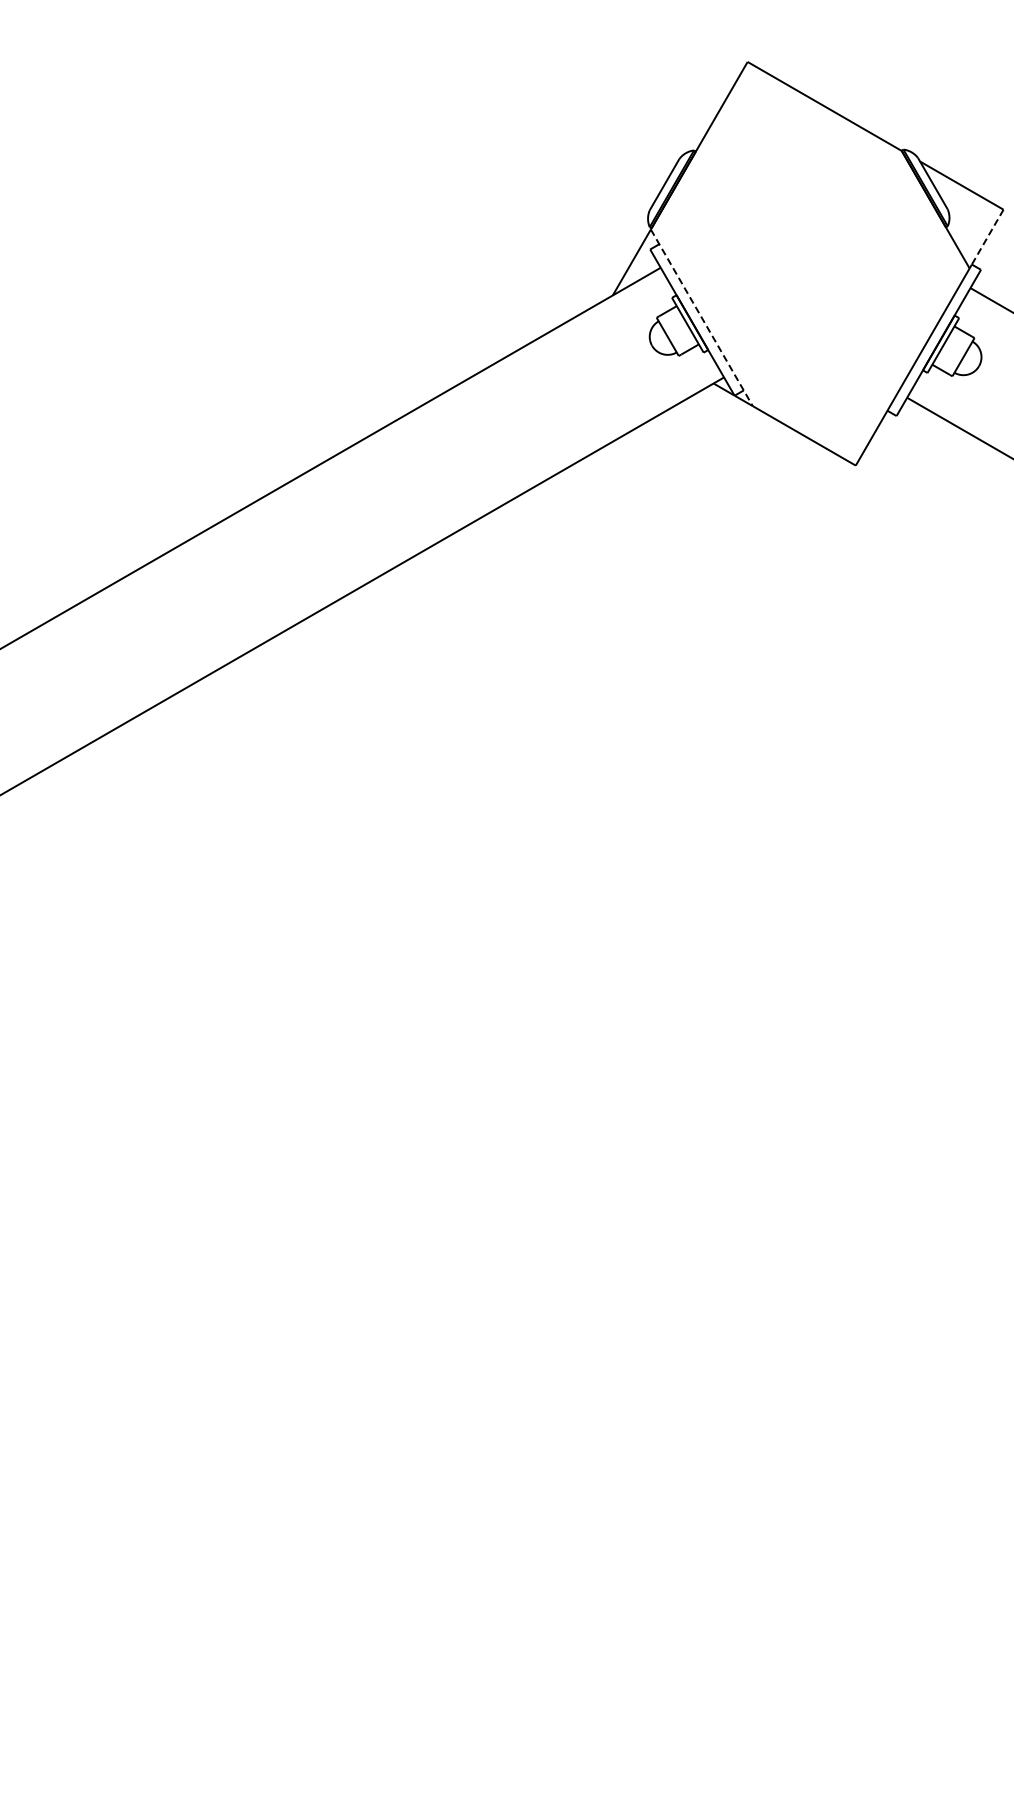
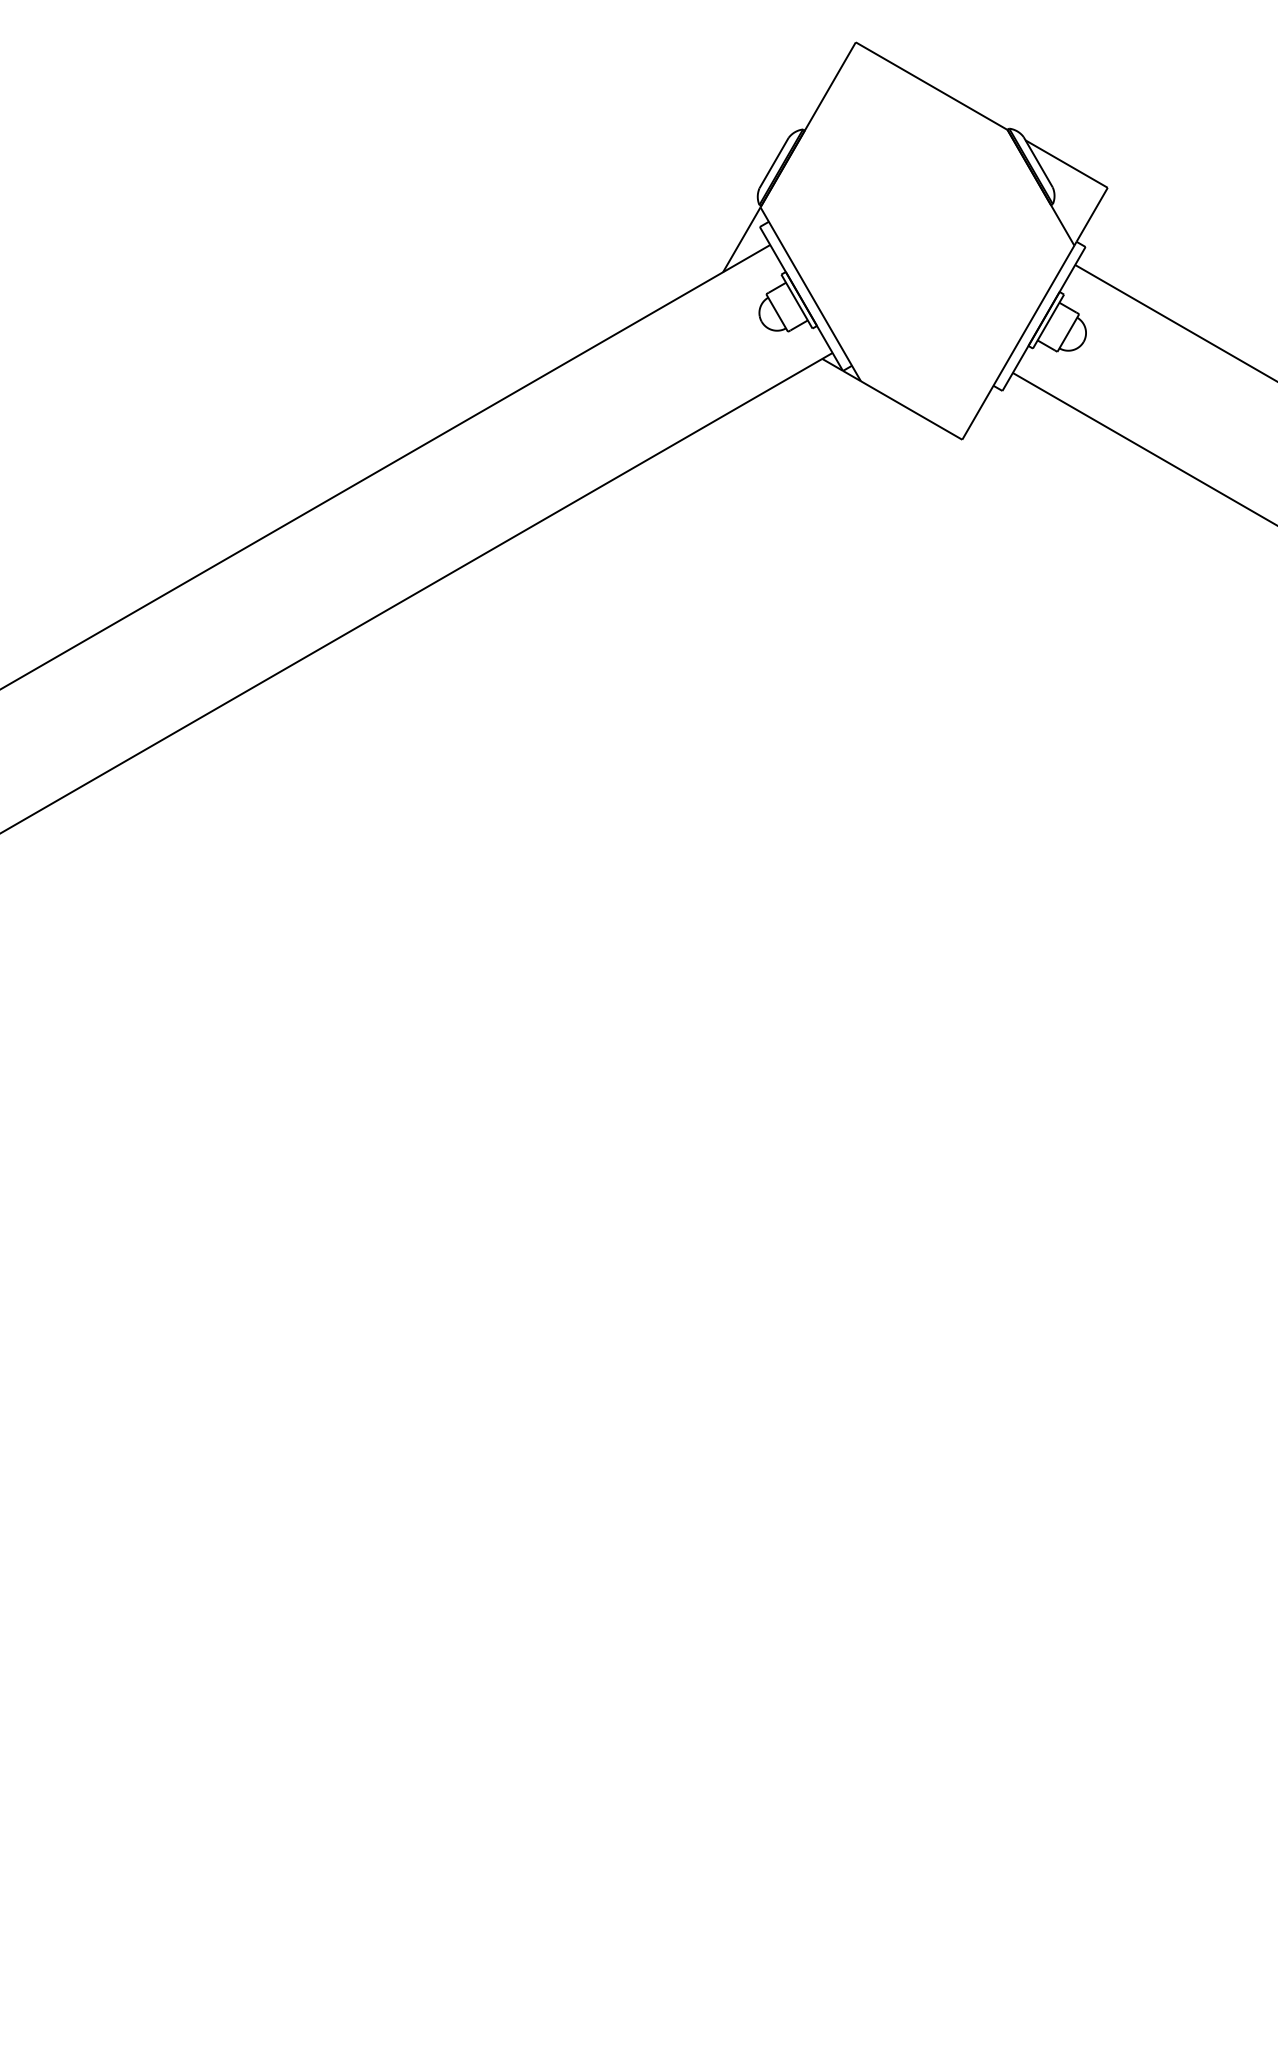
line: (987, 237) -> (1091, 215), dashed -> solid
line: (701, 318) -> (810, 294), dashed -> solid

